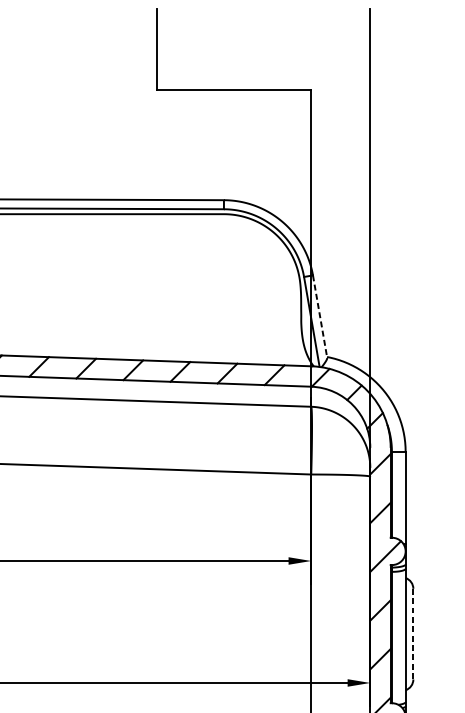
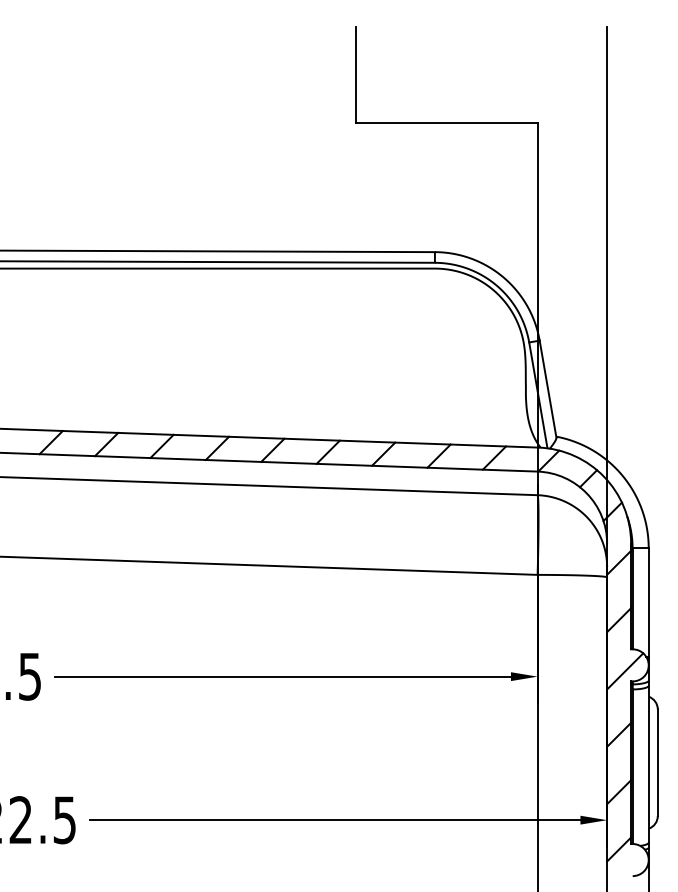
line: (320, 316) -> (548, 389), dashed -> solid
line: (413, 634) -> (657, 763), dashed -> solid

